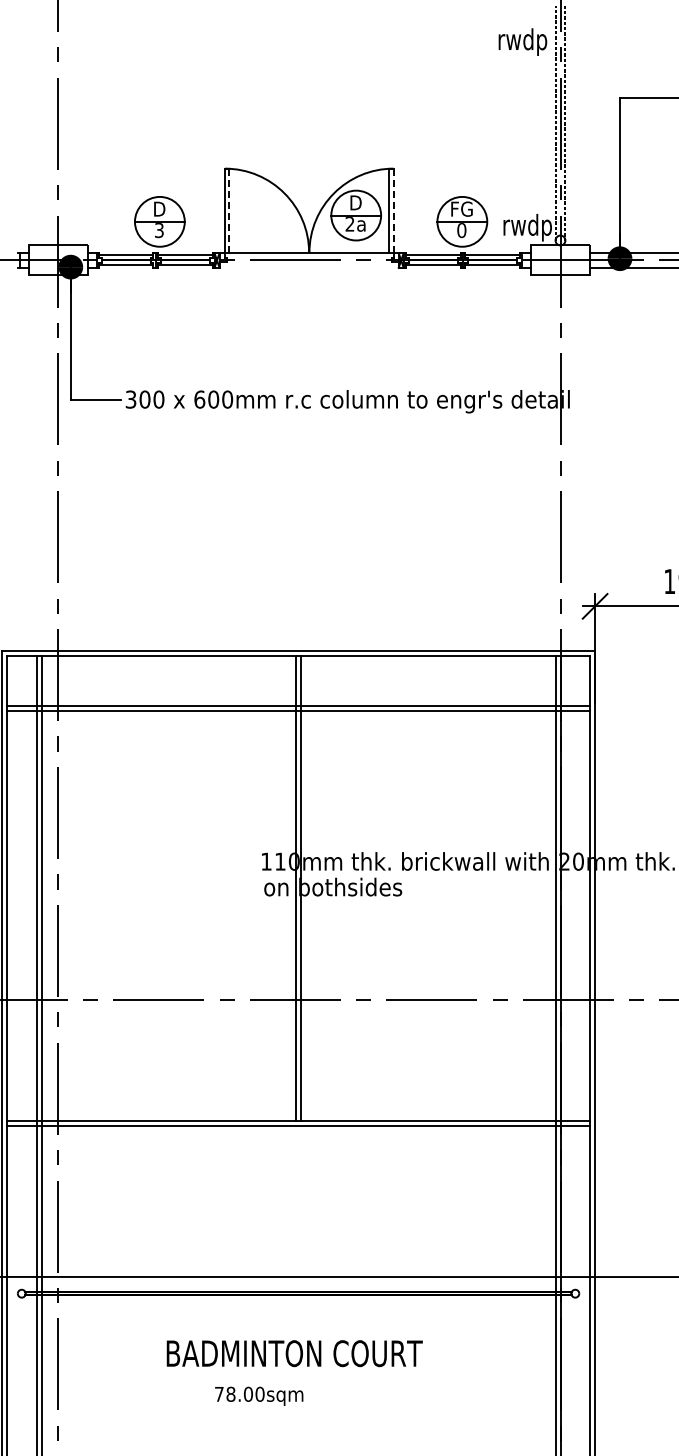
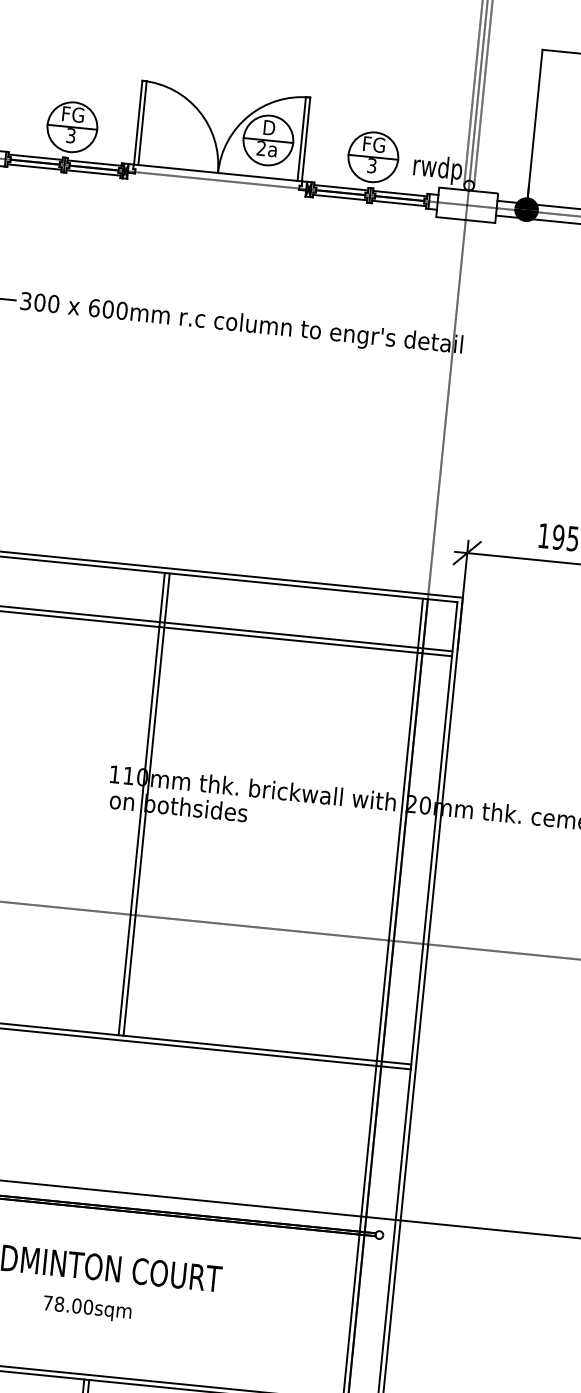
text: (159, 208) -> (73, 113), D -> FG
line: (229, 211) -> (142, 123), dashed -> solid
line: (393, 211) -> (305, 140), dashed -> solid
text: (461, 230) -> (371, 165), 0 -> 3
text: (259, 1395) -> (87, 1308), moved

